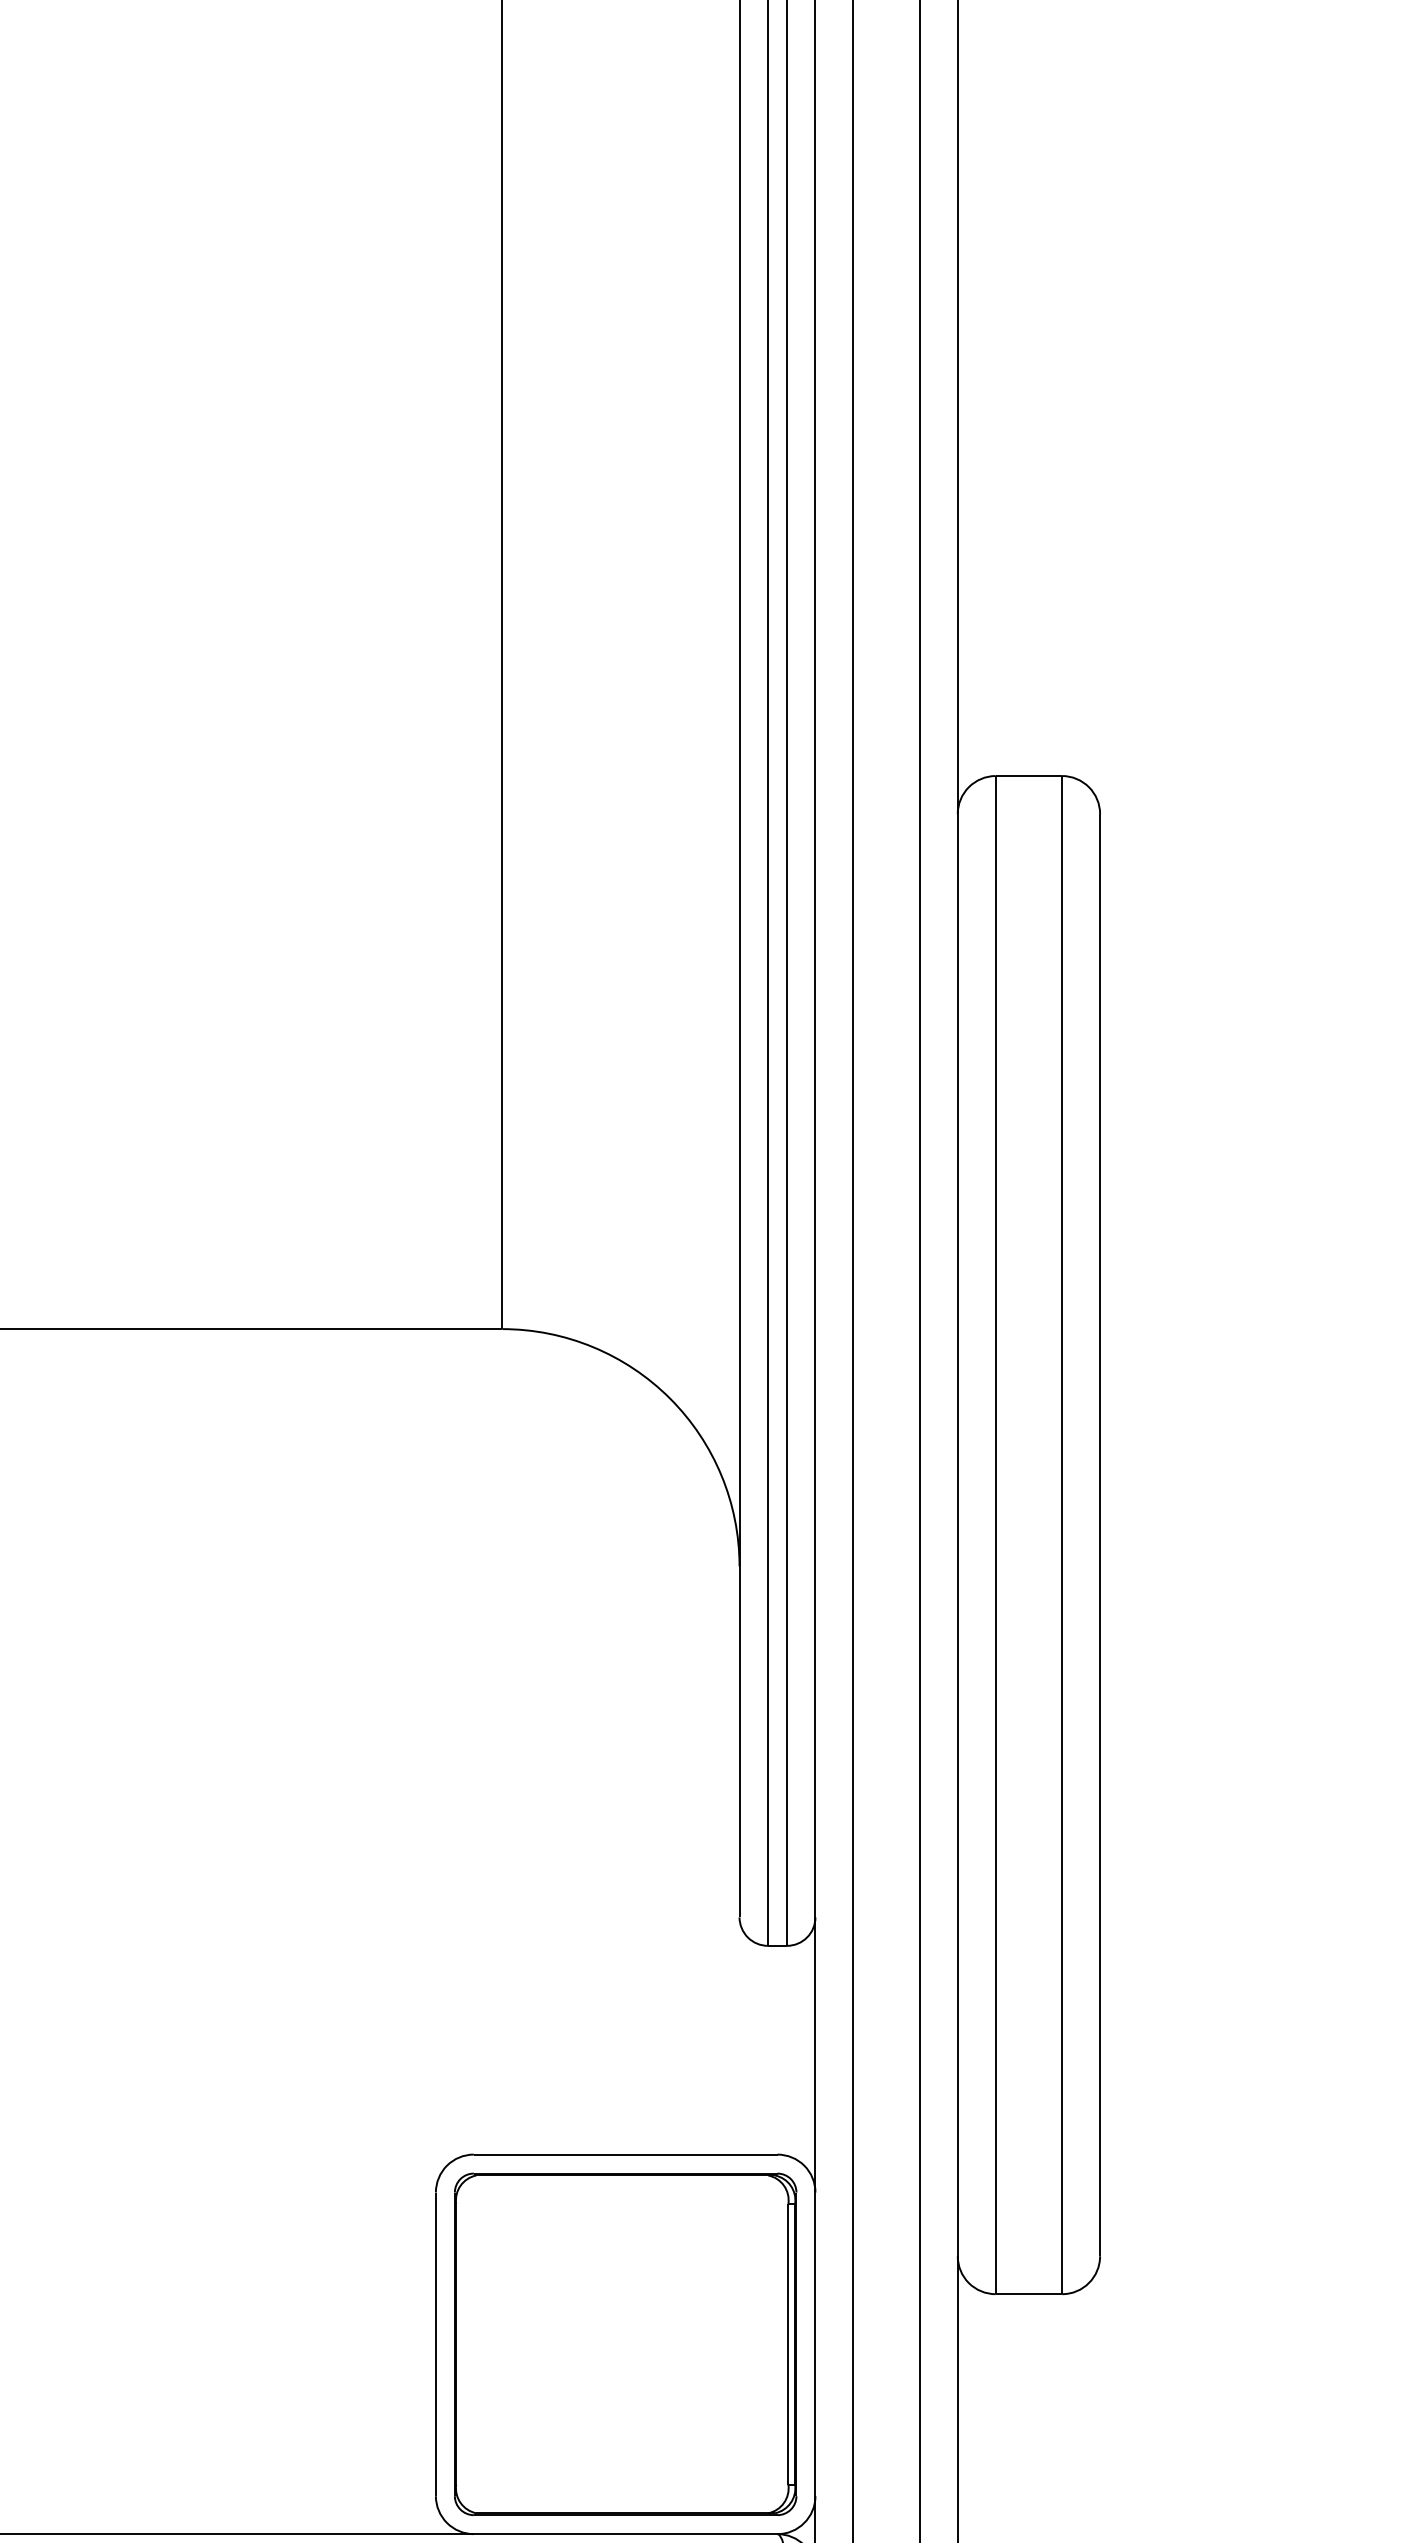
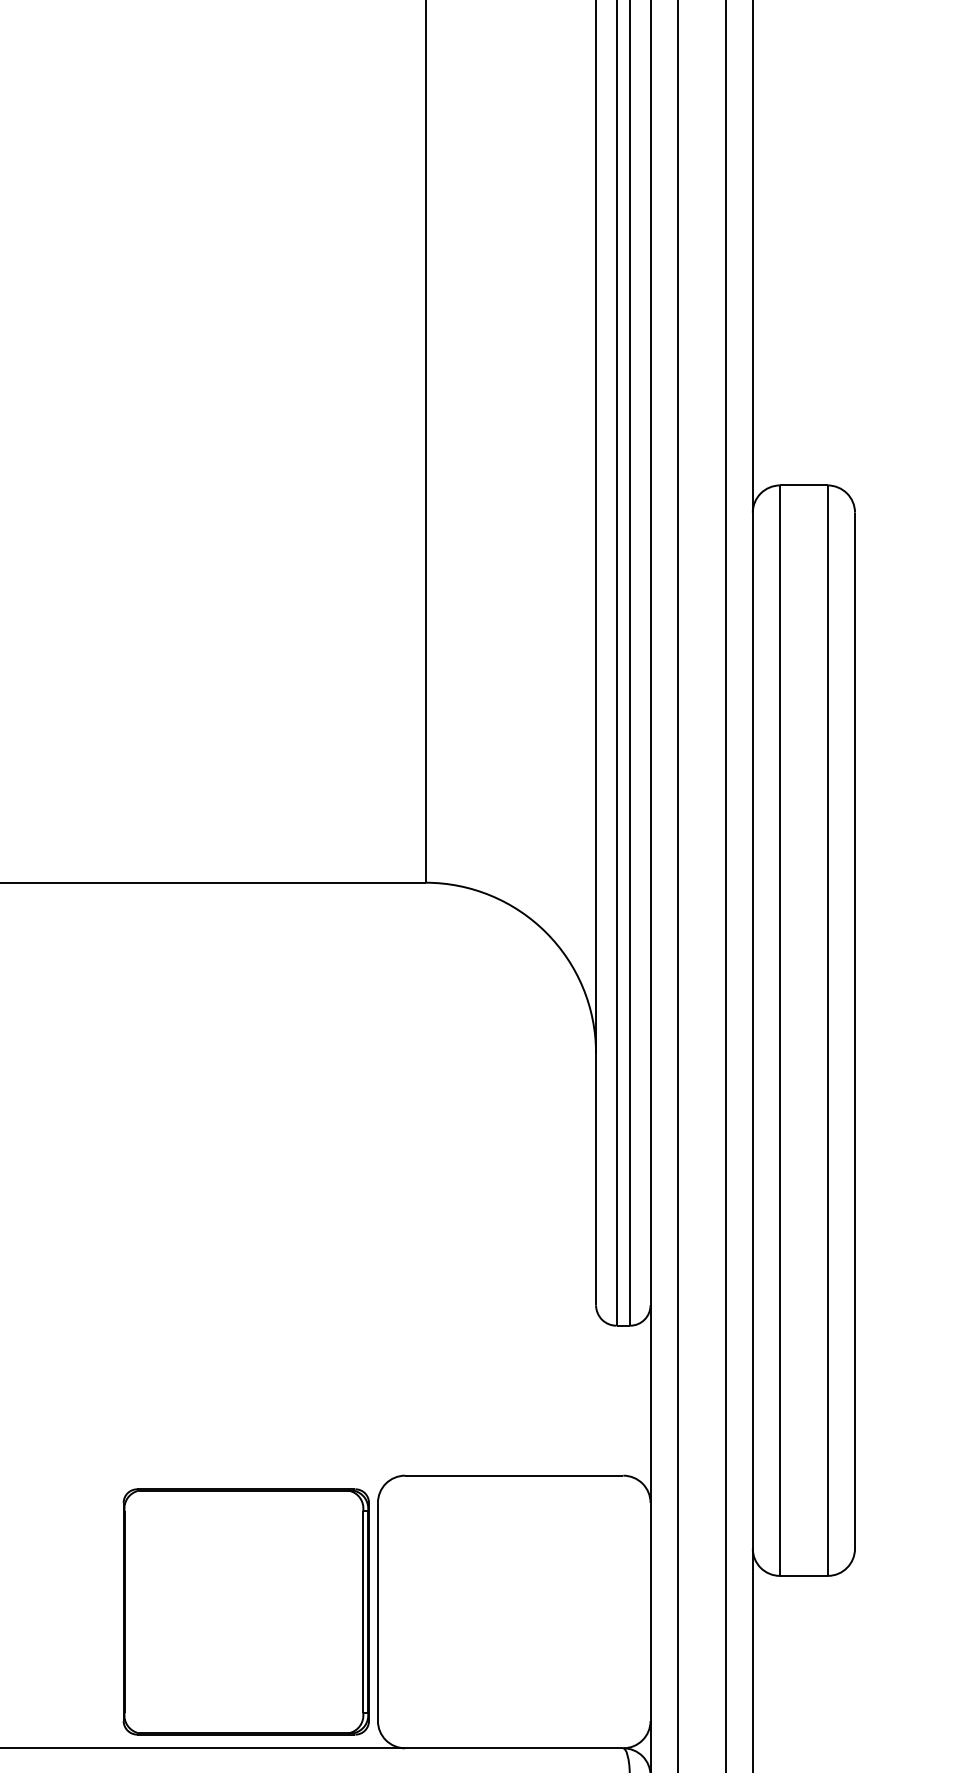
part: (625, 2343) -> (246, 1611), moved

